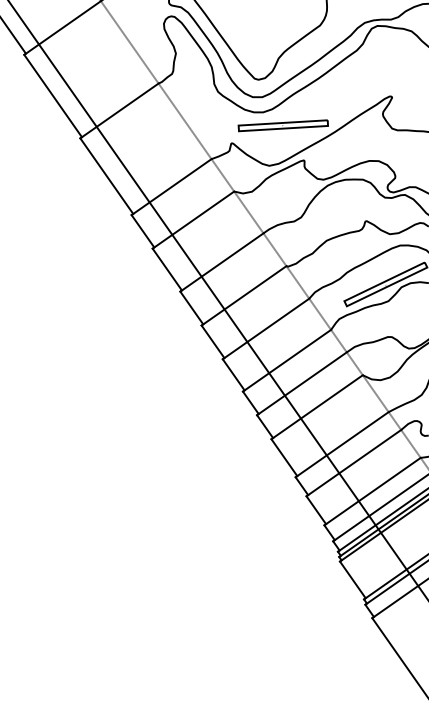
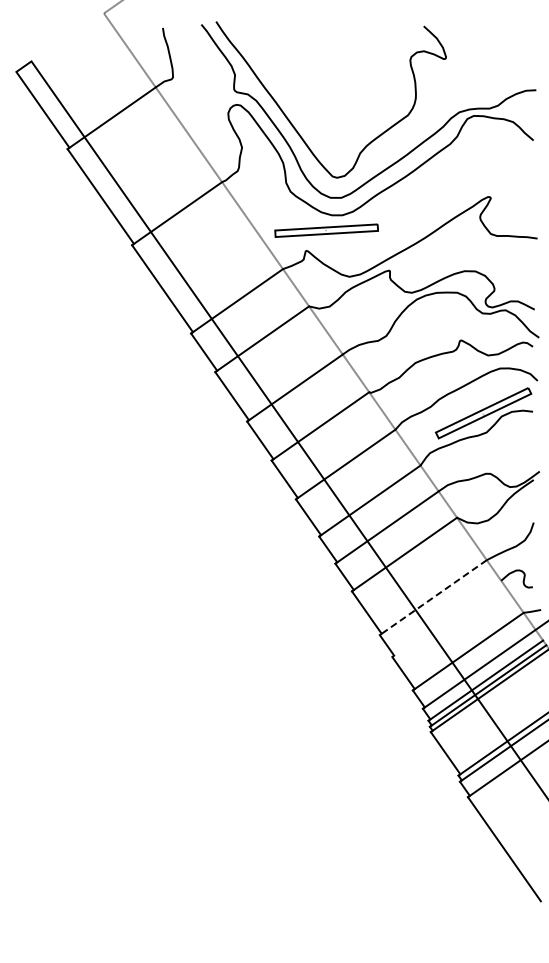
part: (283, 125) -> (326, 230), moved
line: (341, 444) -> (432, 597), solid -> dashed
line: (353, 462) -> (446, 618), removed

